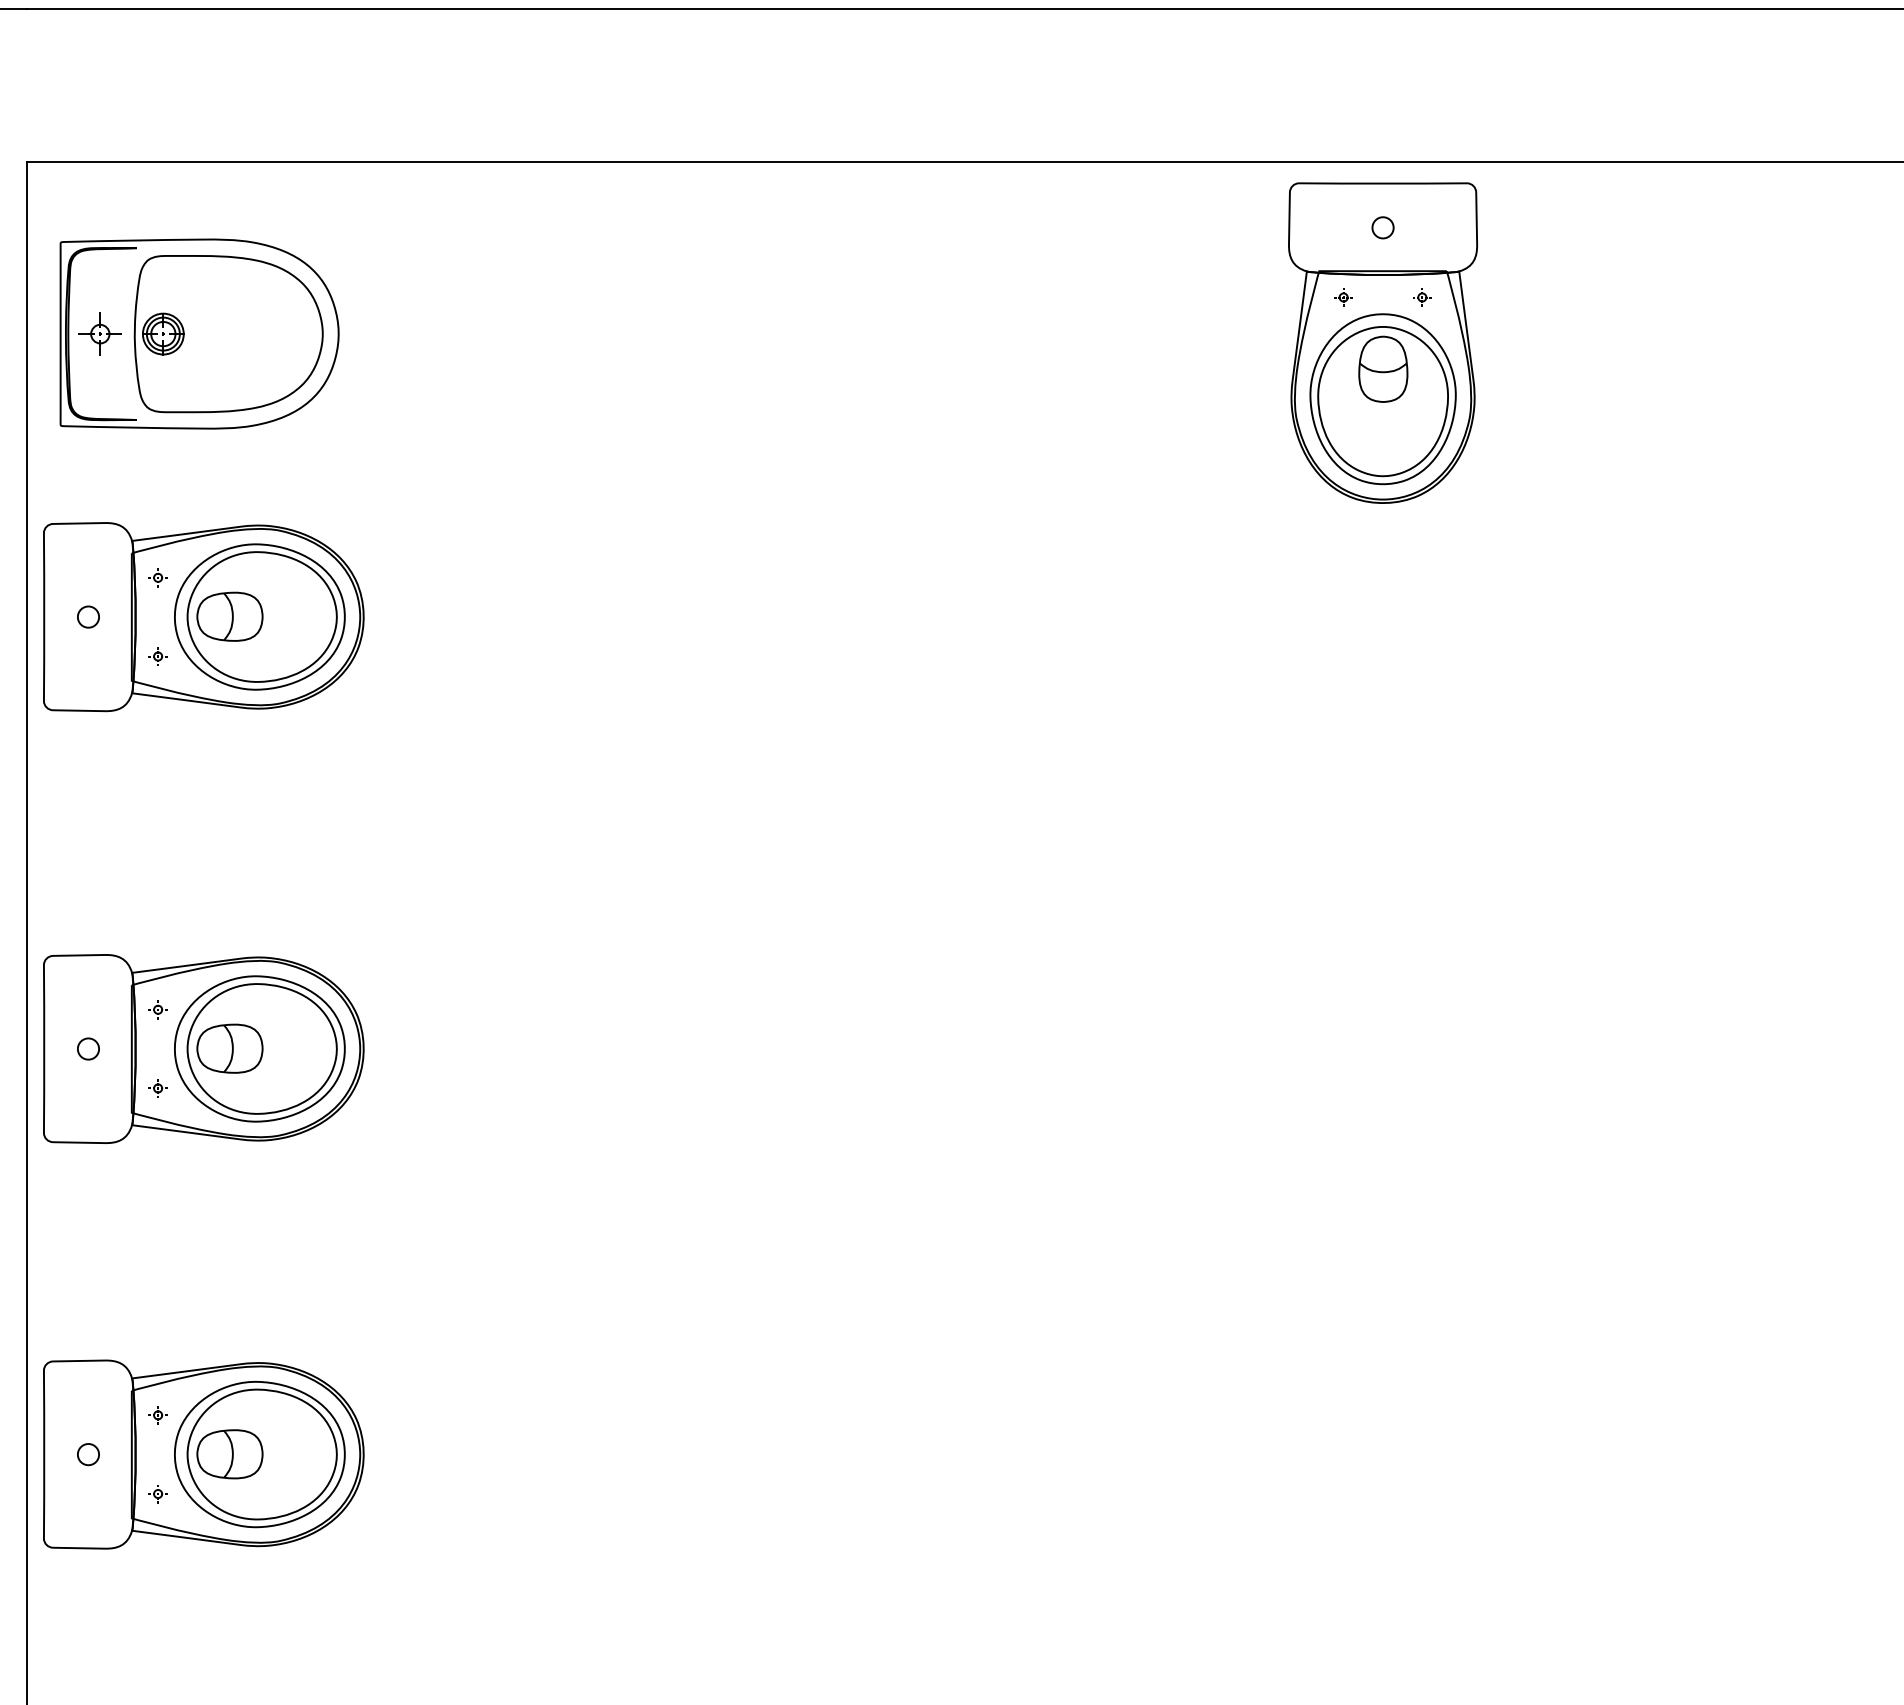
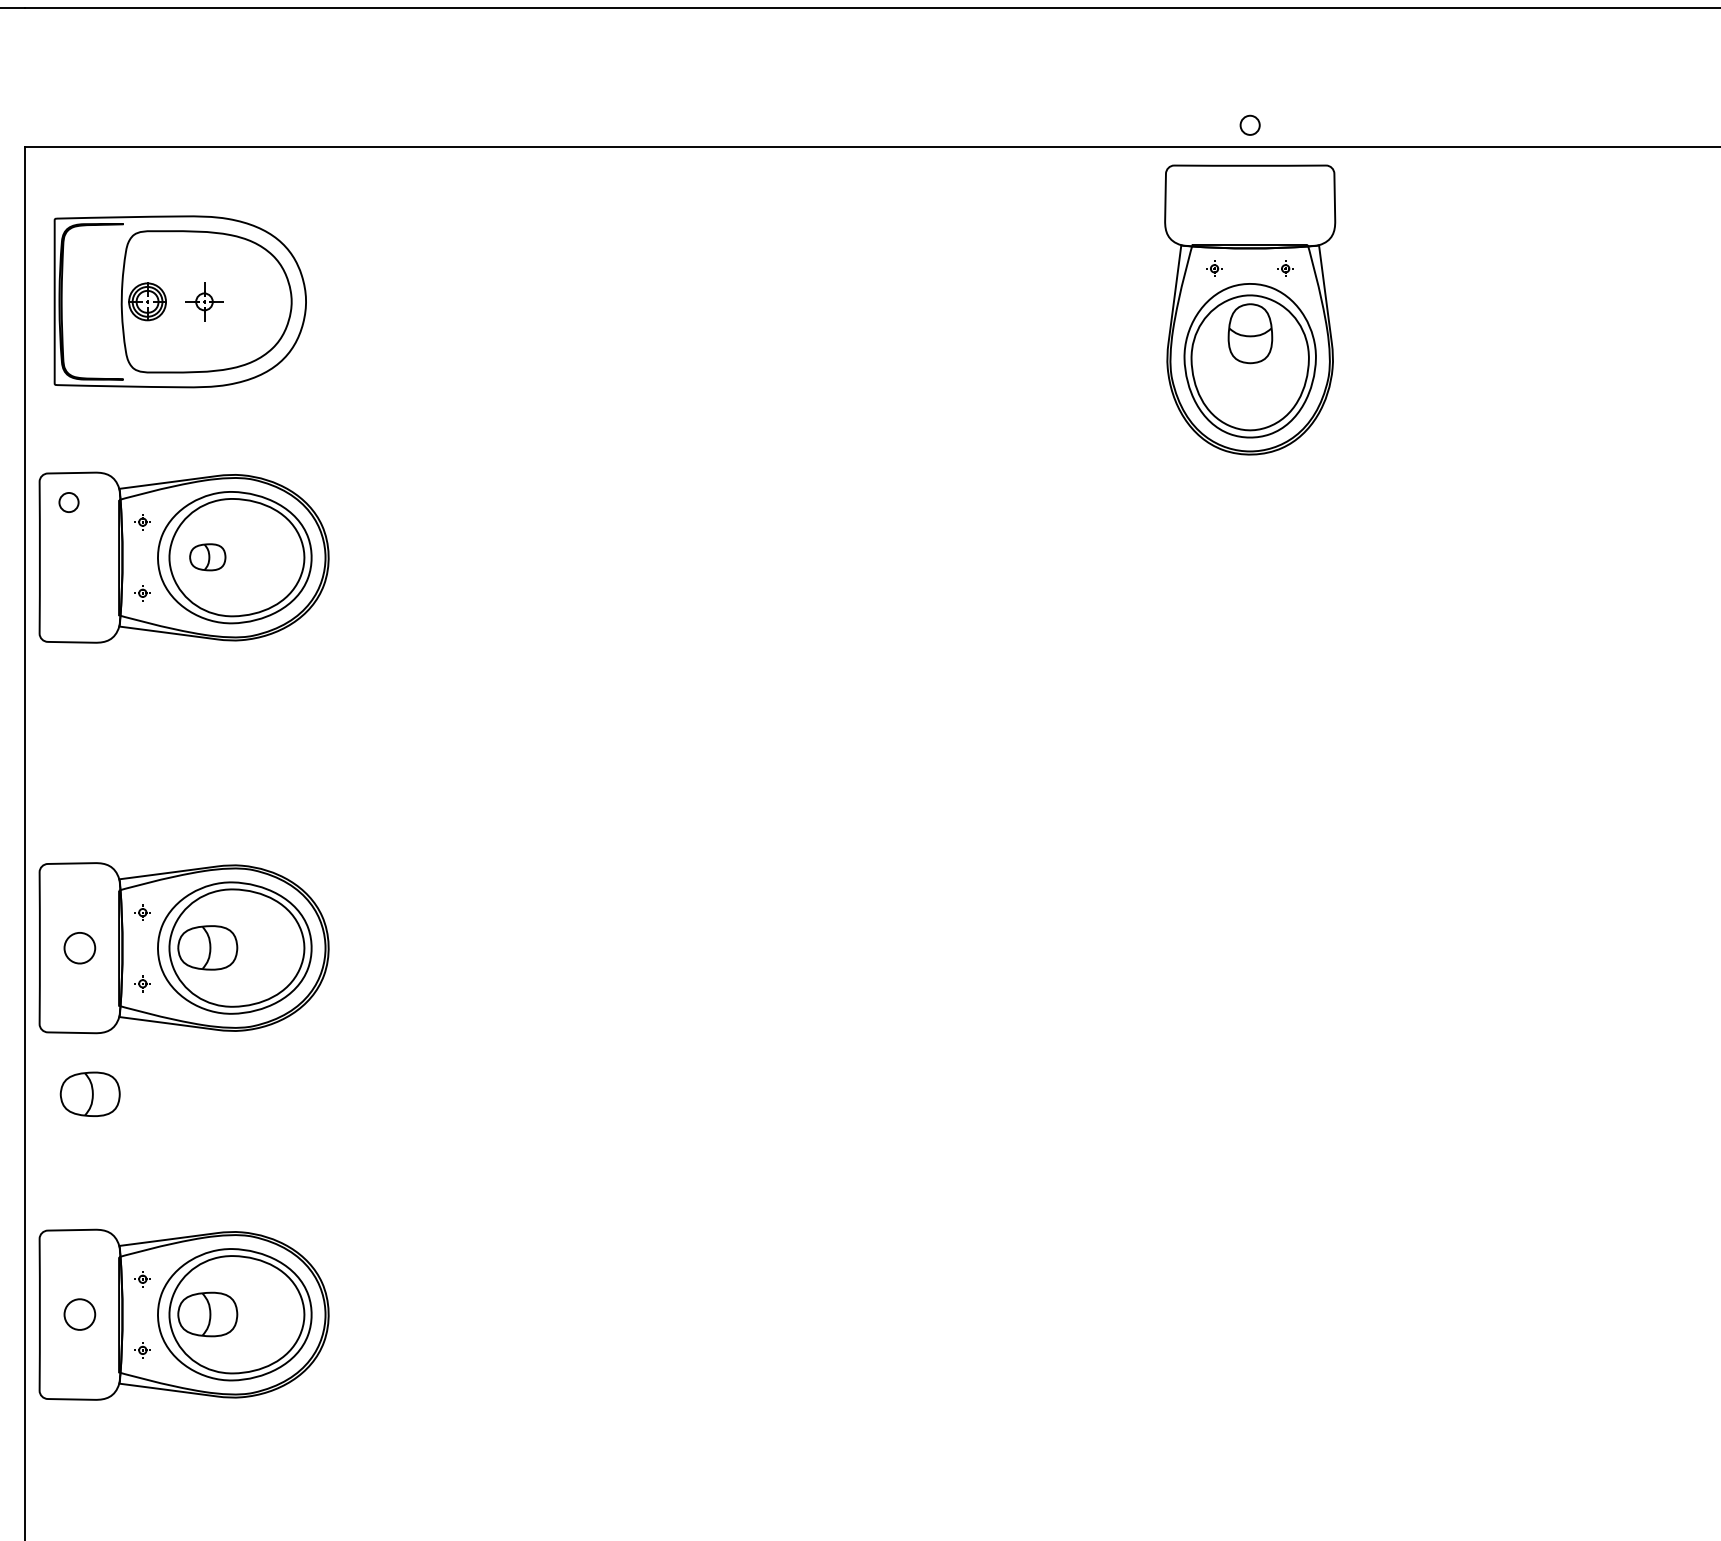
part: (1382, 227) -> (1249, 125), moved
part: (99, 333) -> (203, 301), moved
part: (88, 616) -> (69, 502), moved
part: (229, 616) -> (207, 557), size x0.6
part: (88, 1048) -> (79, 947), size x1.6
part: (99, 1210) -> (89, 1094), added
part: (88, 1454) -> (79, 1314), size x1.6

